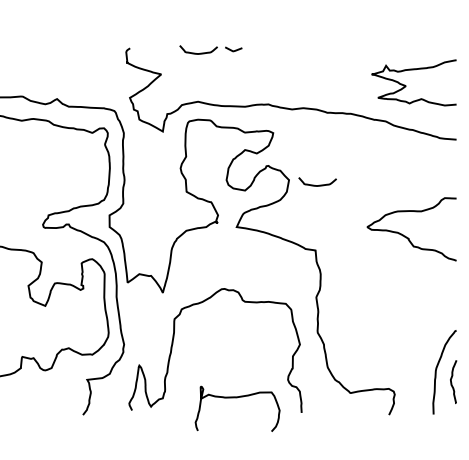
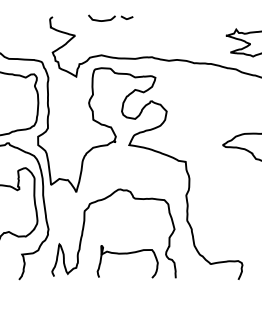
curve: (319, 184) -> (188, 114), removed
curve: (237, 398) -> (127, 254), moved

